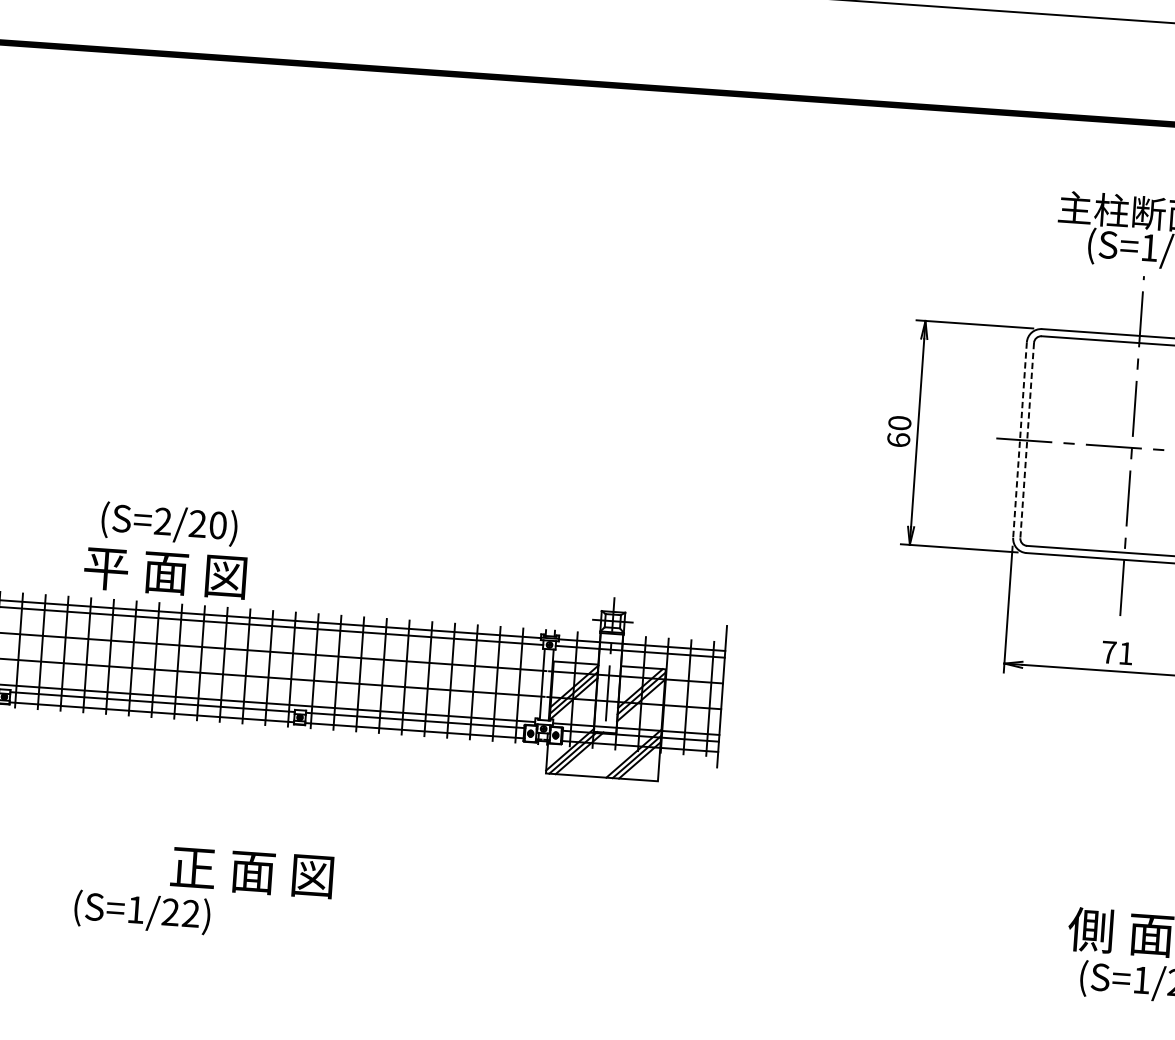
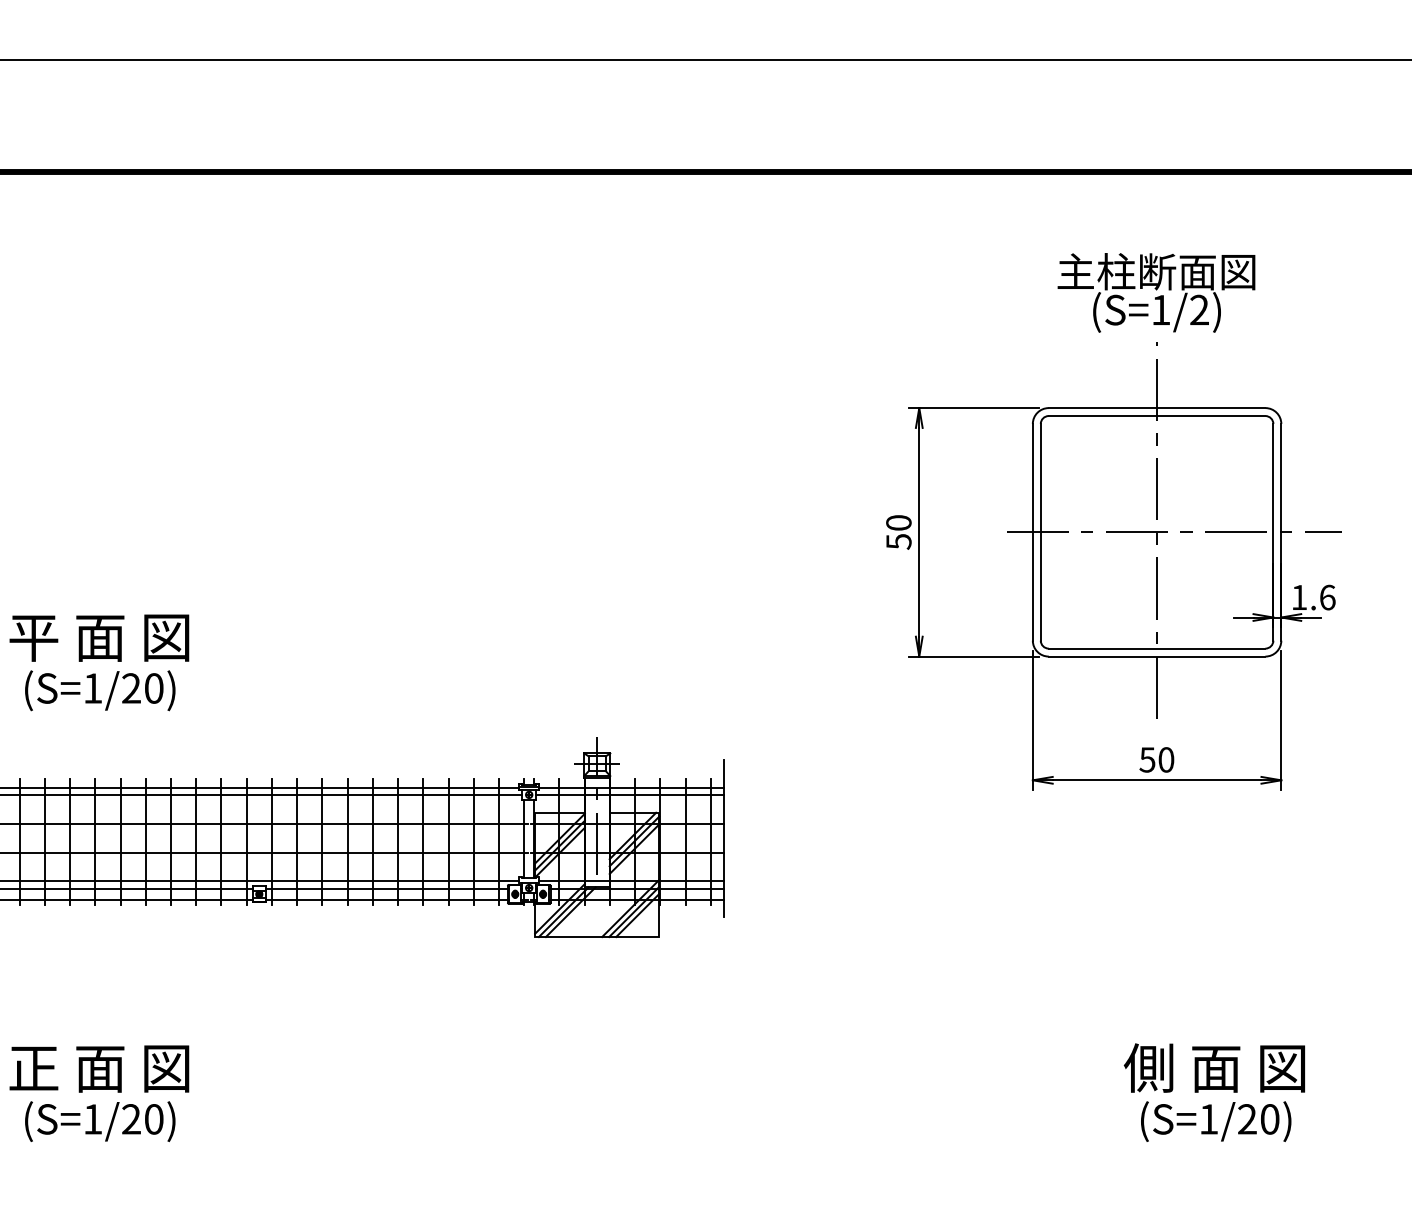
text: (898, 439) -> (898, 541), 60 -> 50
line: (1019, 440) -> (1032, 532), dashed -> solid
line: (1026, 440) -> (1040, 532), dashed -> solid
text: (162, 521) -> (92, 688), (S=2/20) -> (S=1/20)
text: (165, 572) -> (99, 637), moved
text: (1117, 652) -> (1156, 759), 71 -> 50
text: (252, 872) -> (99, 1068), moved
text: (190, 913) -> (153, 1119), (S=1/22) -> (S=1/20)

